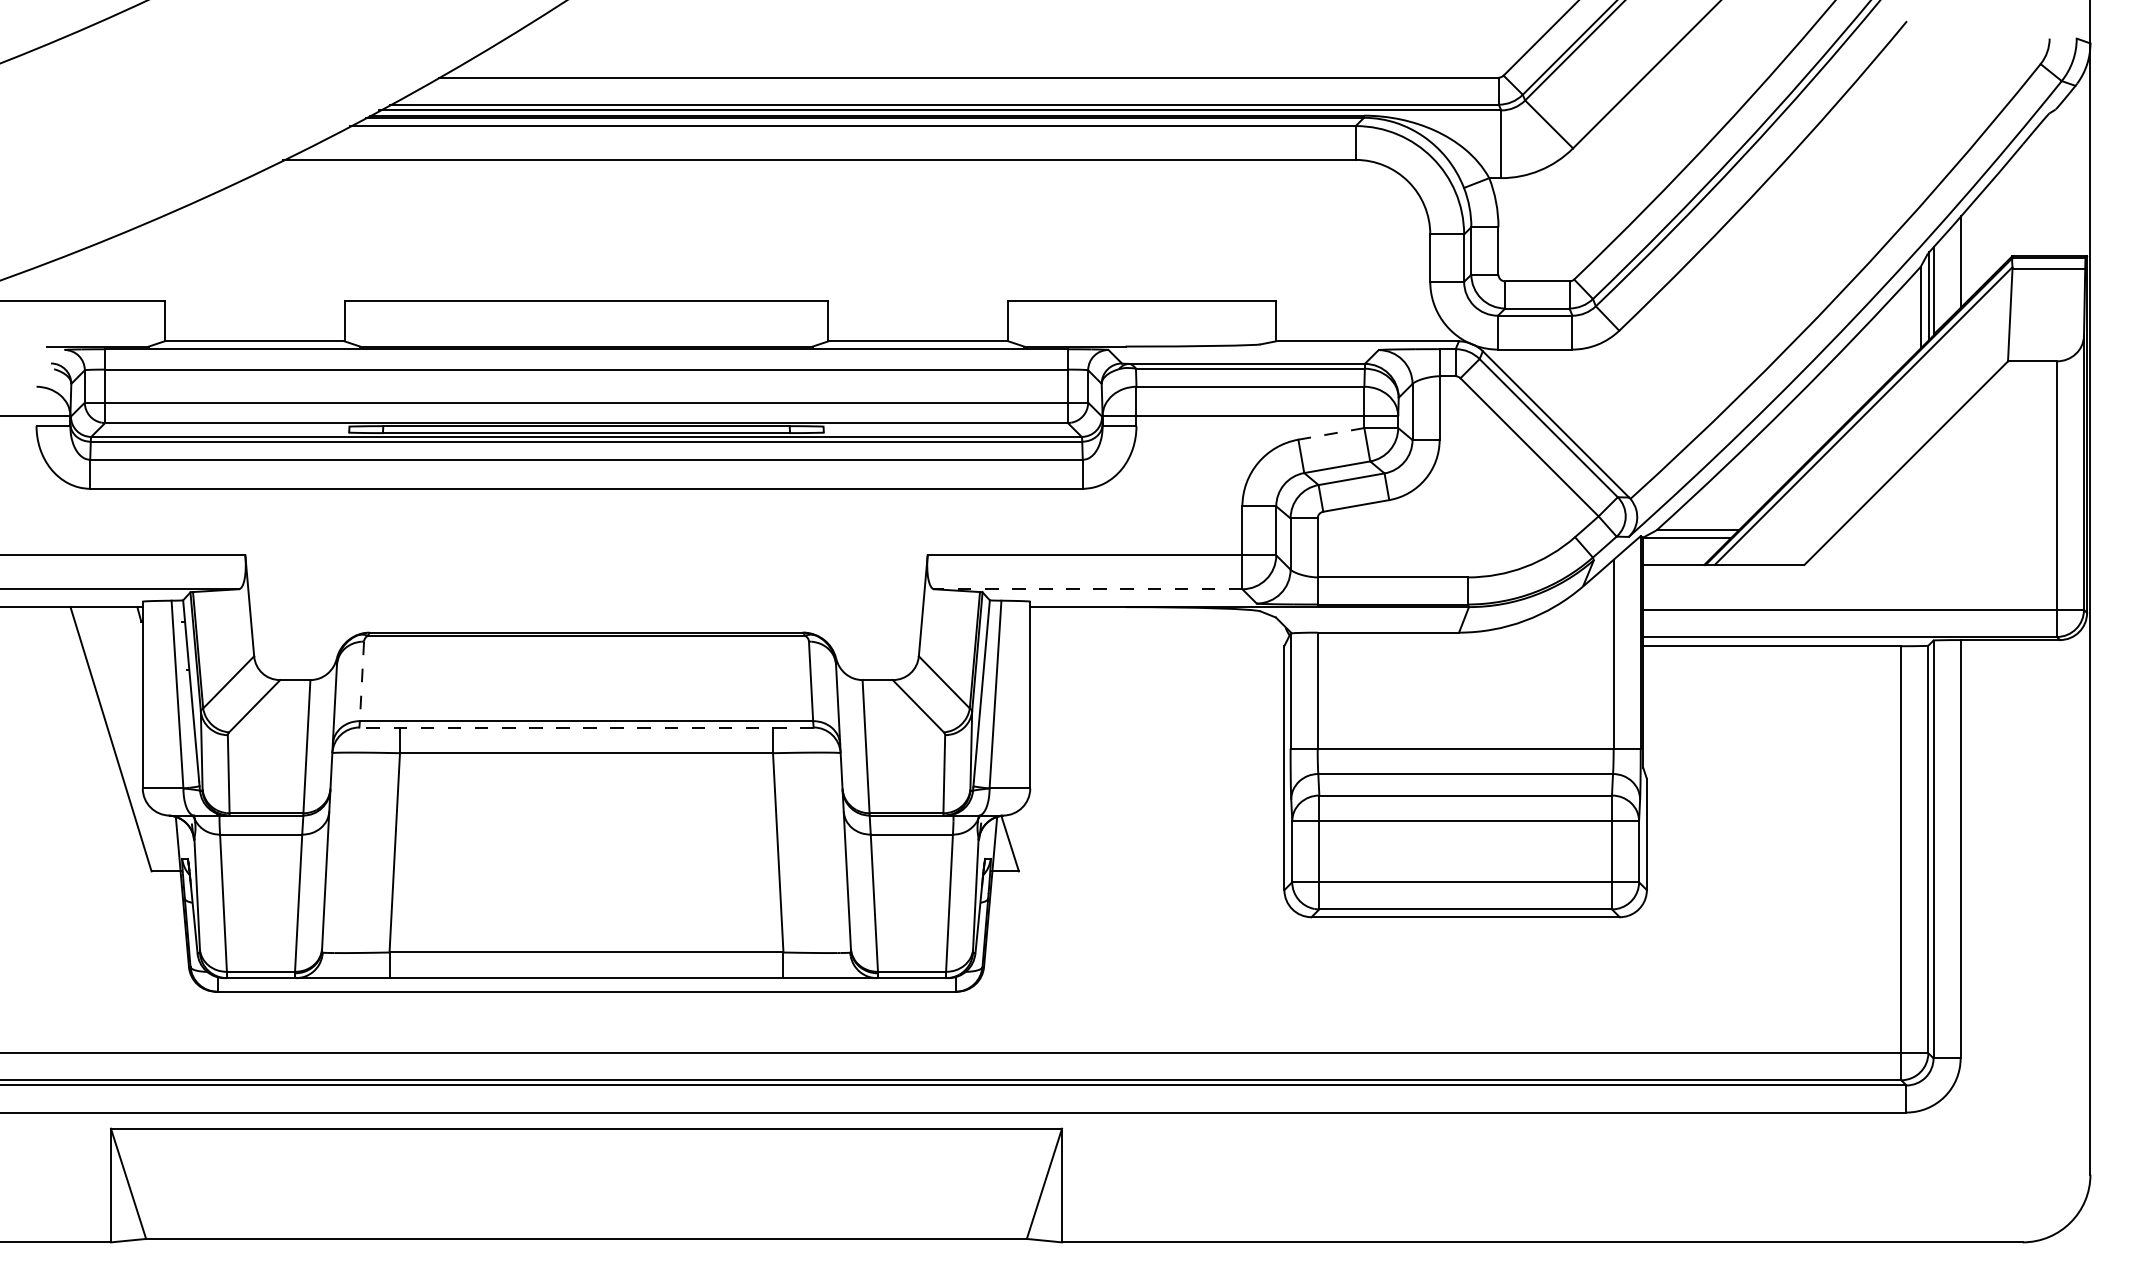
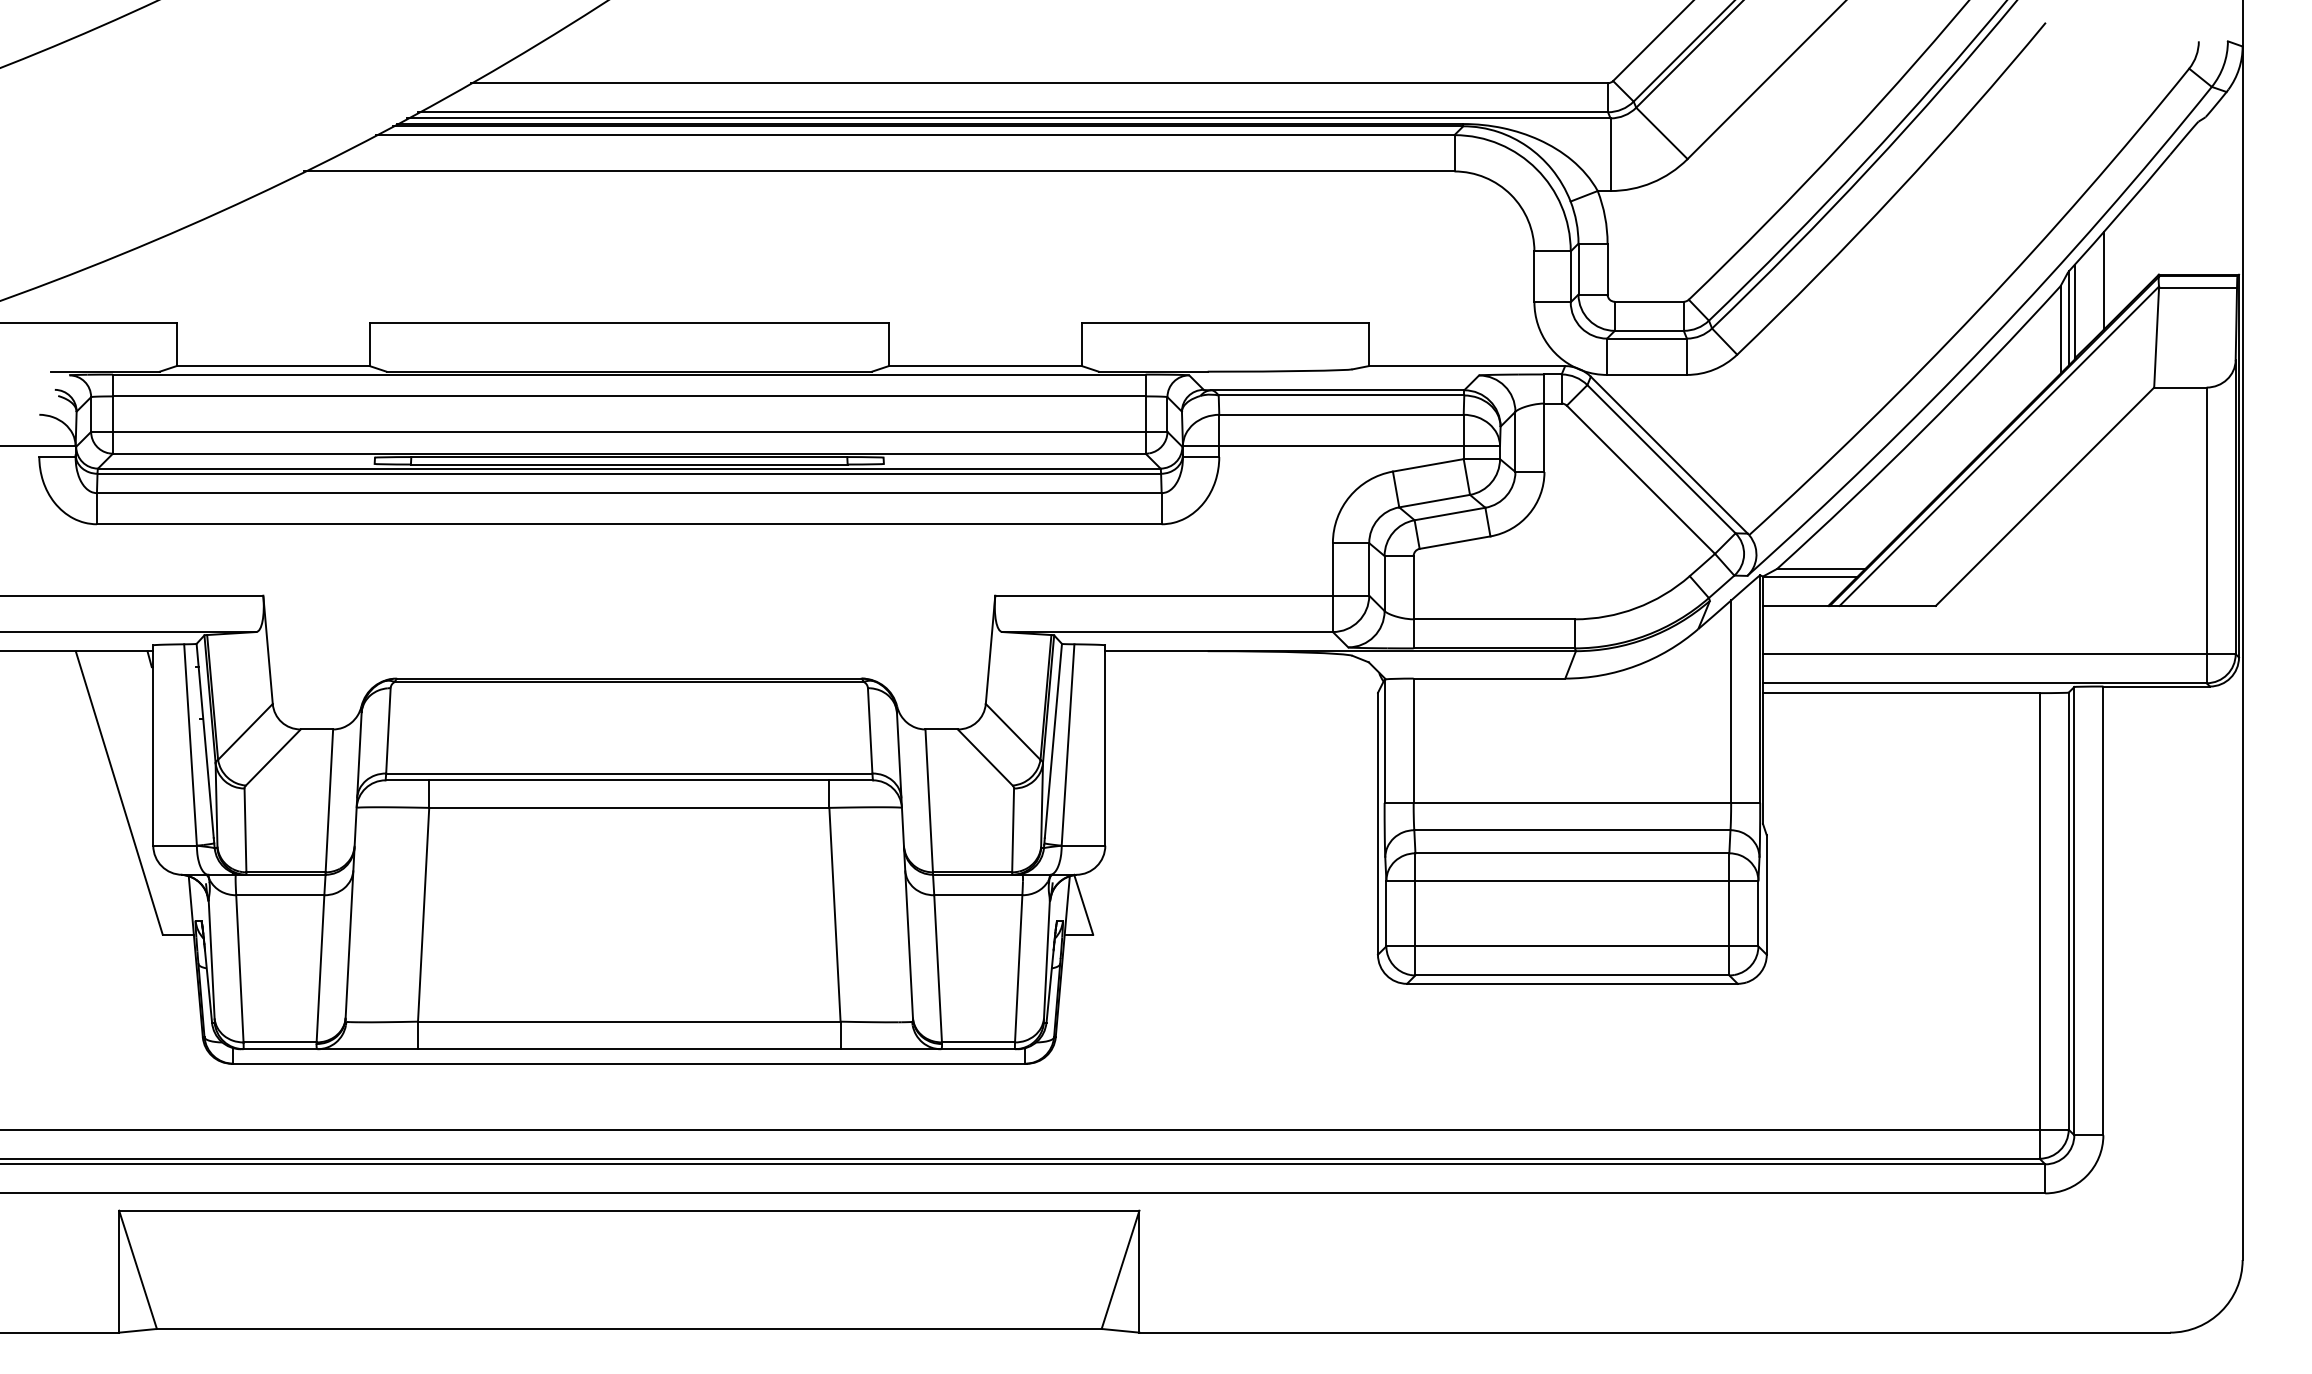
line: (1331, 434) -> (1428, 465), dashed -> solid
line: (1088, 589) -> (1167, 632), dashed -> solid
line: (362, 681) -> (388, 730), dashed -> solid
line: (586, 727) -> (629, 780), dashed -> solid

